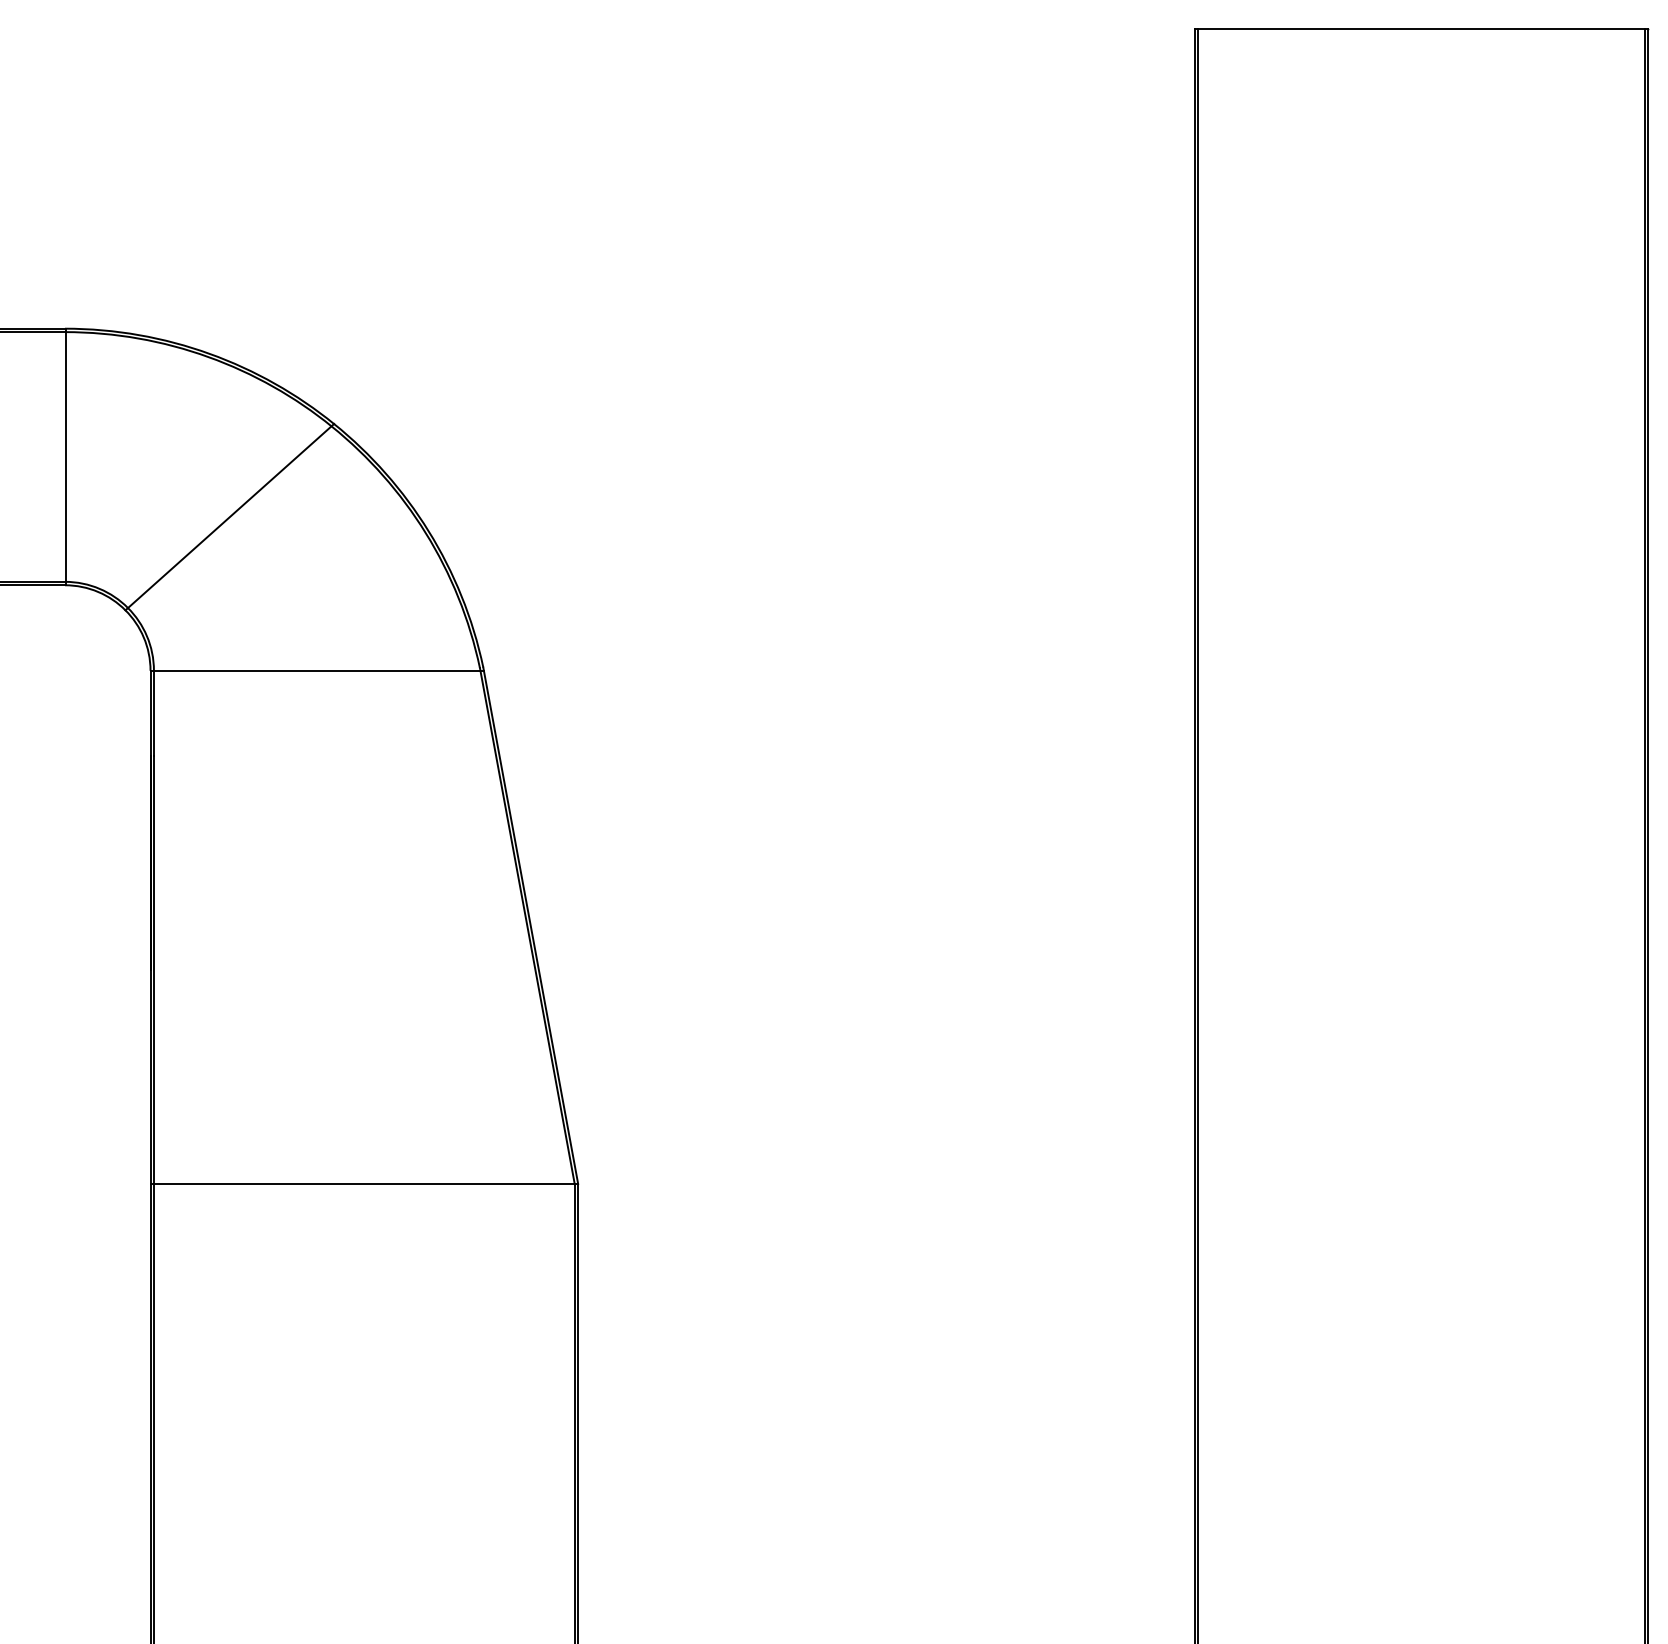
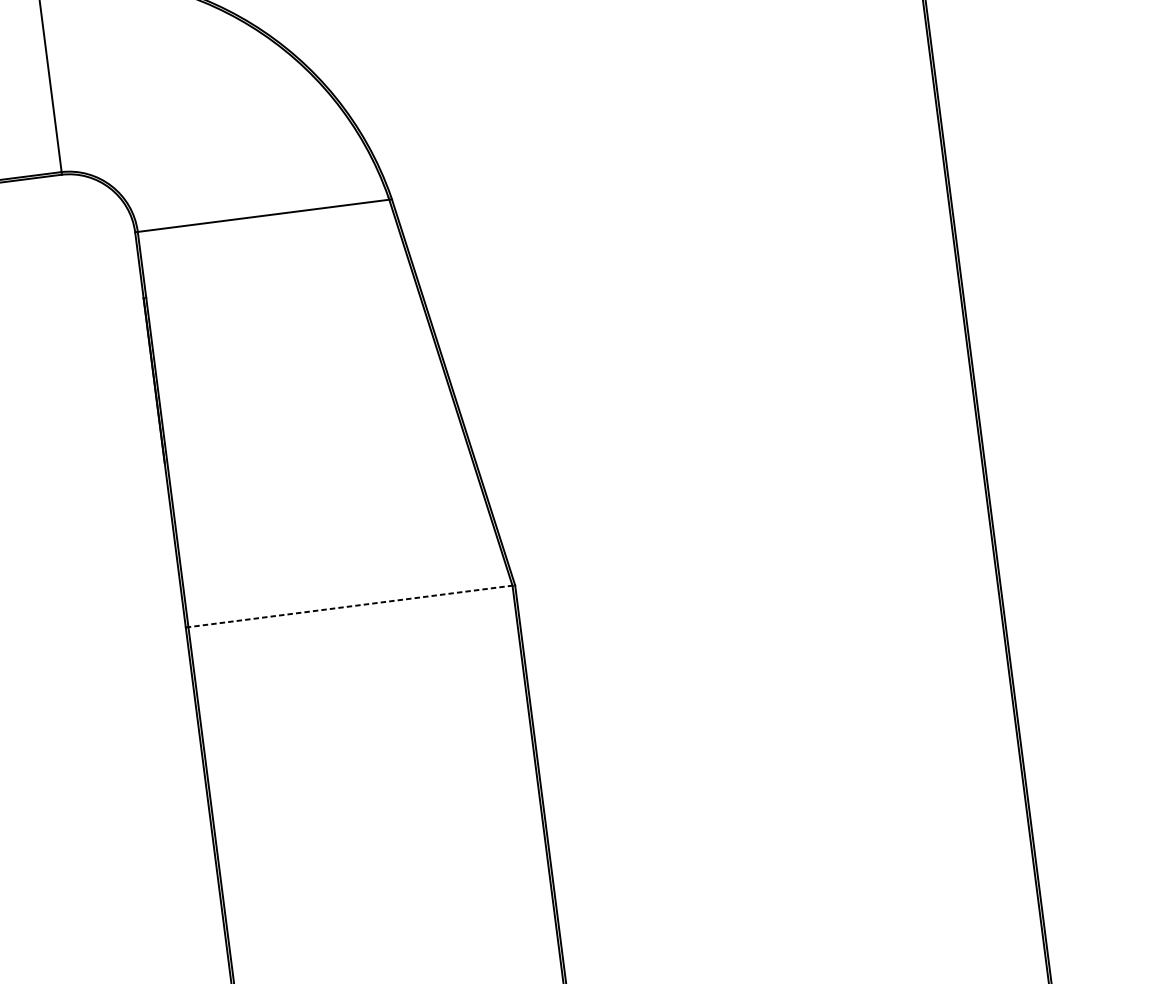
line: (229, 516) -> (180, 105), removed
line: (364, 1183) -> (350, 606), solid -> dashed

